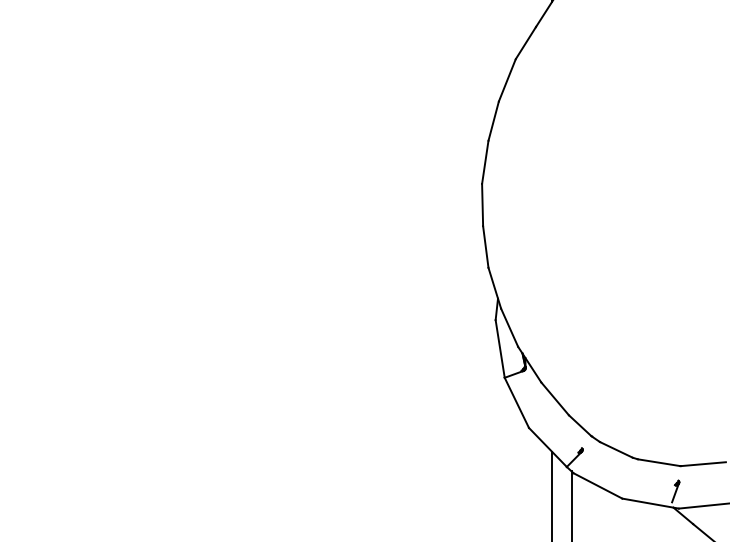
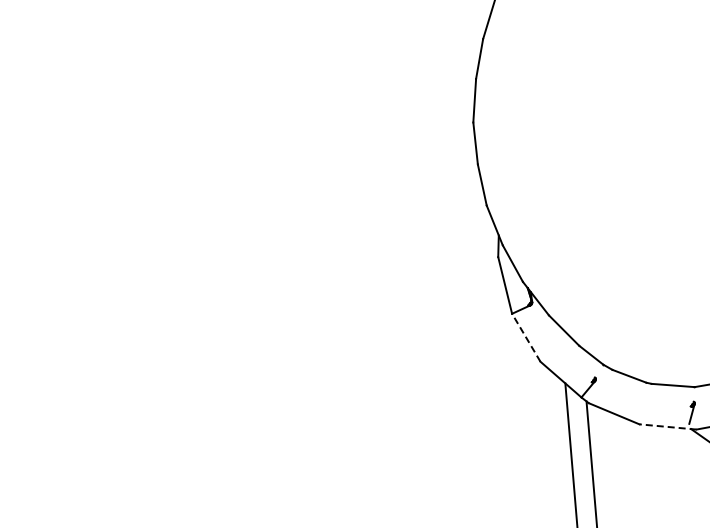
line: (516, 402) -> (525, 337), solid -> dashed
line: (650, 503) -> (667, 426), solid -> dashed

